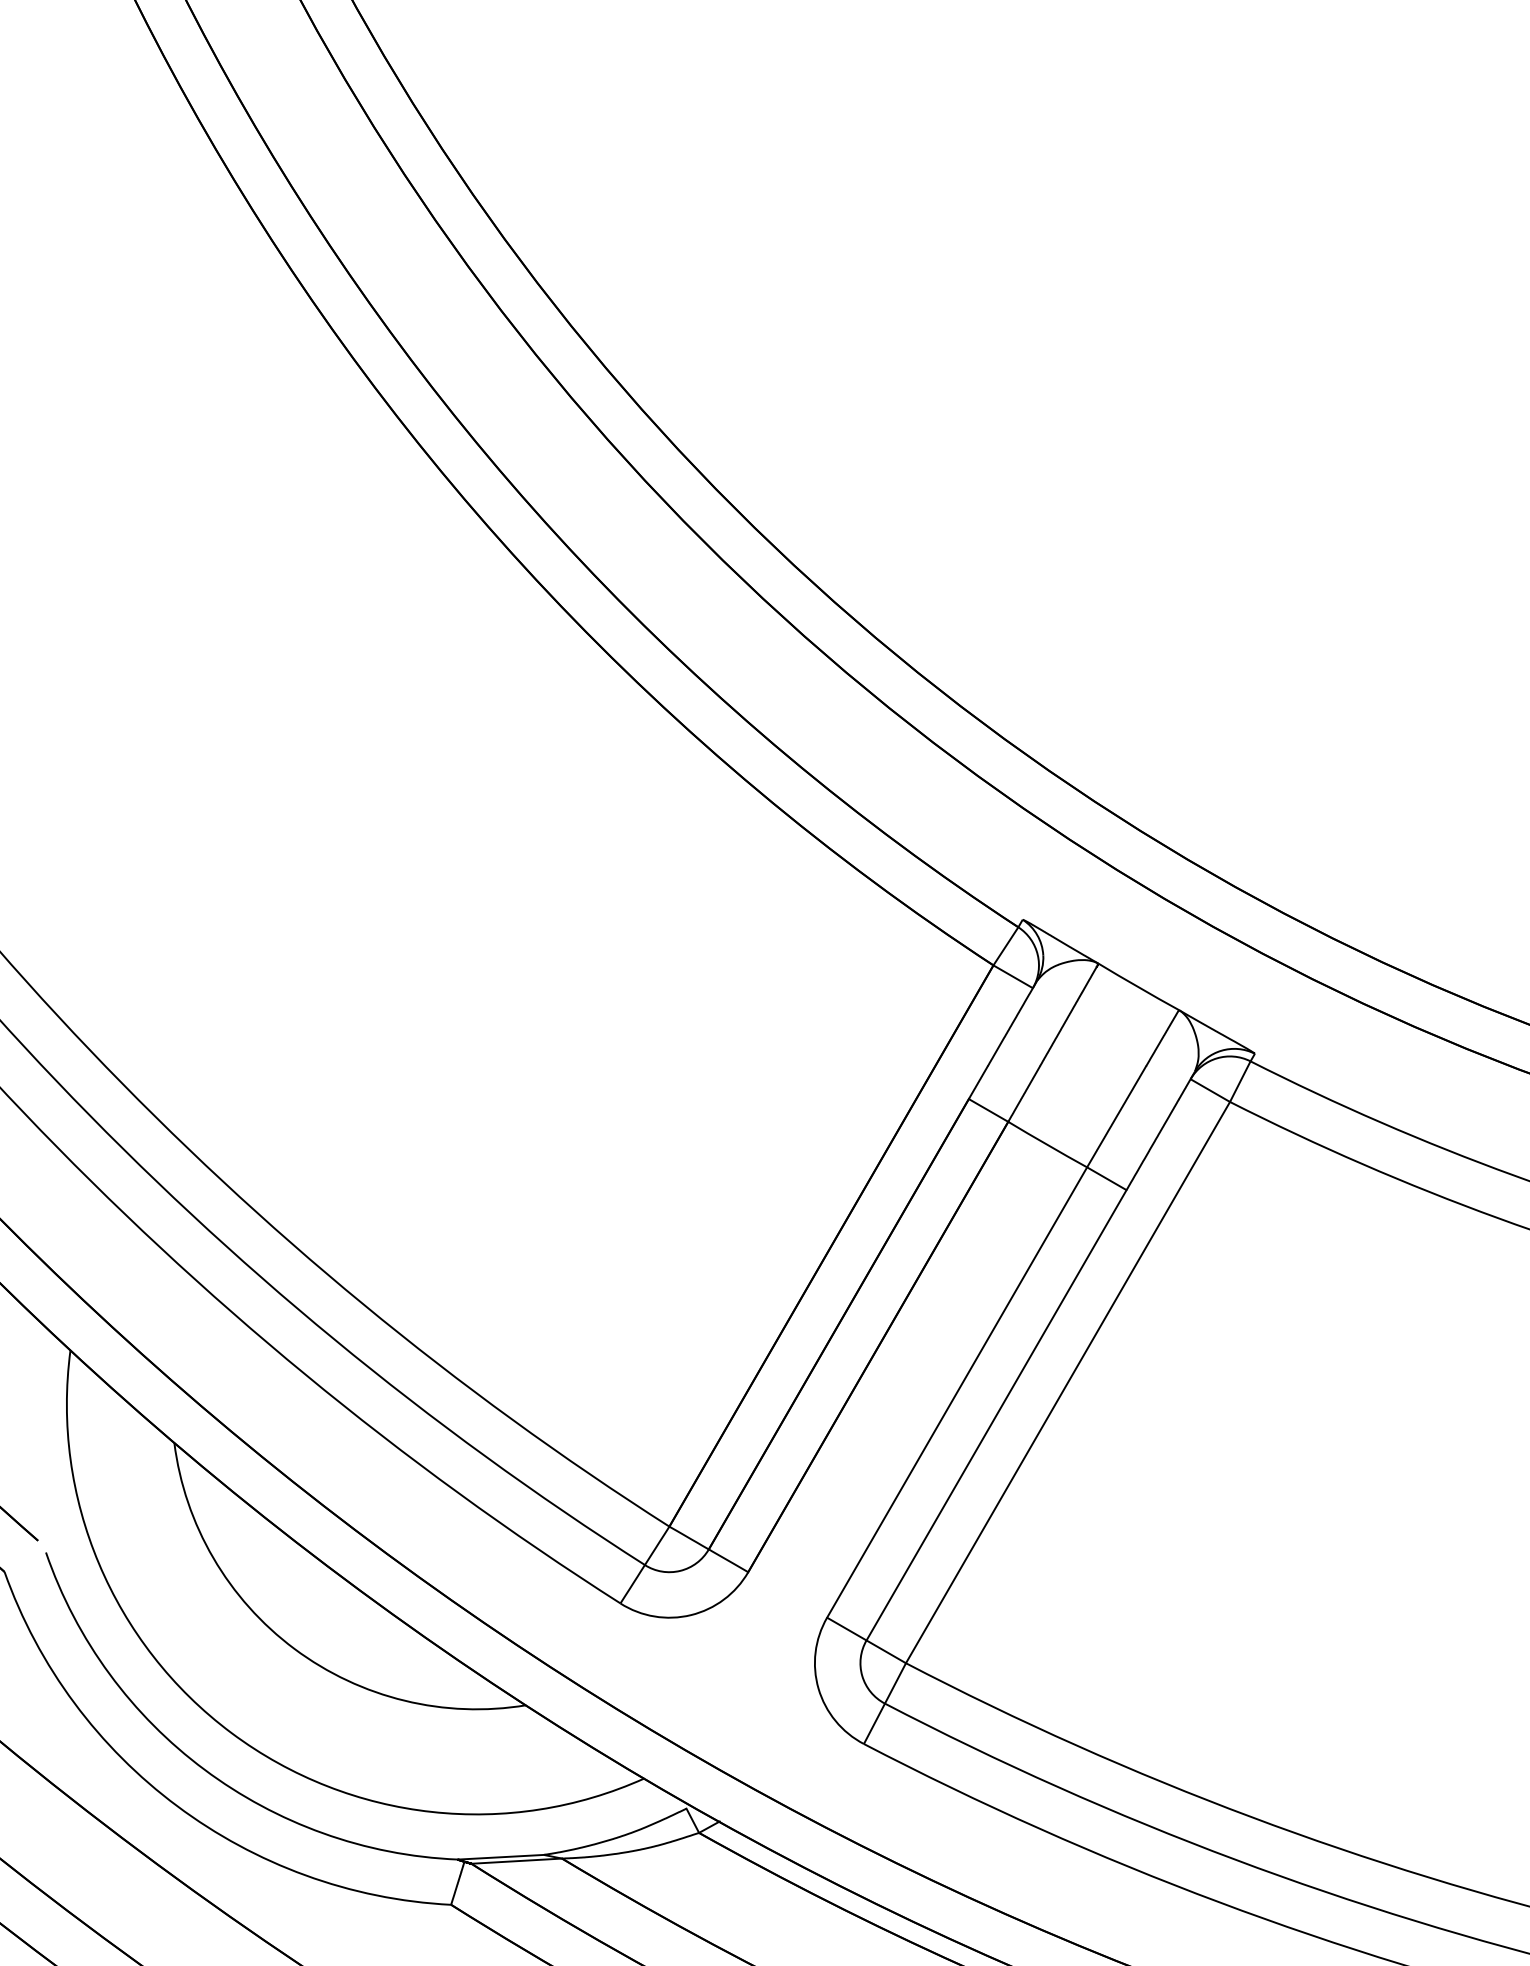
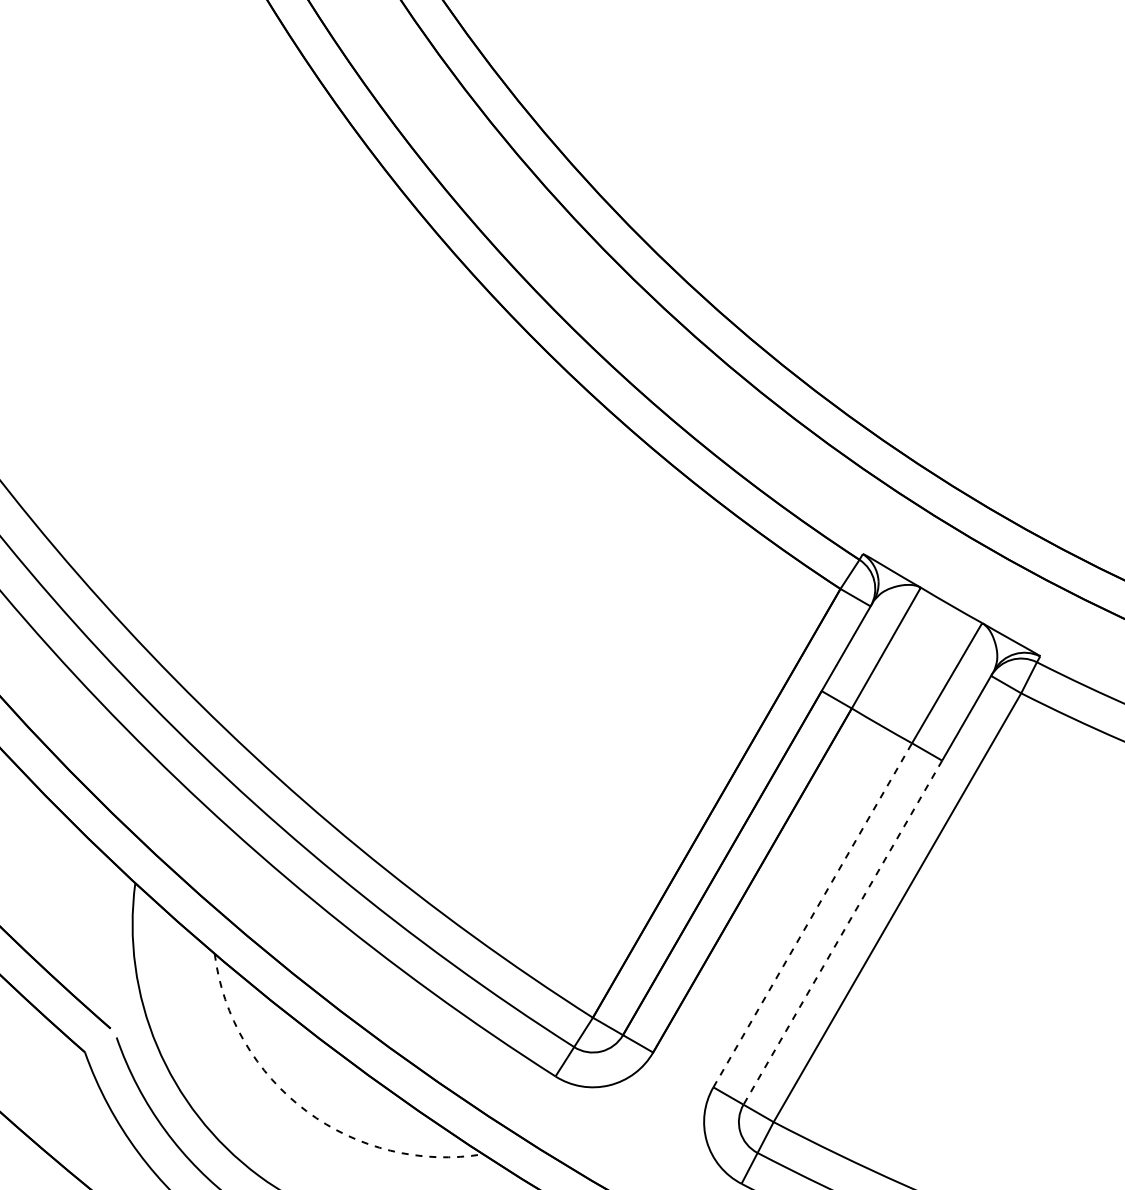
line: (957, 1392) -> (813, 915), solid -> dashed
line: (996, 1415) -> (842, 932), solid -> dashed
arc: (294, 1648) -> (306, 1110), solid -> dashed

